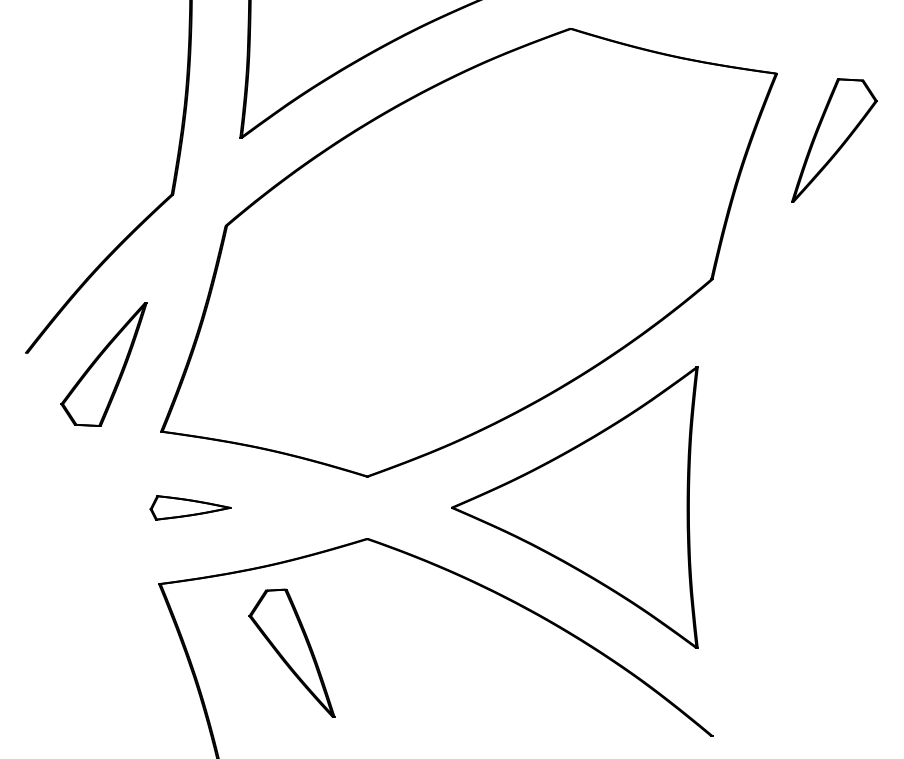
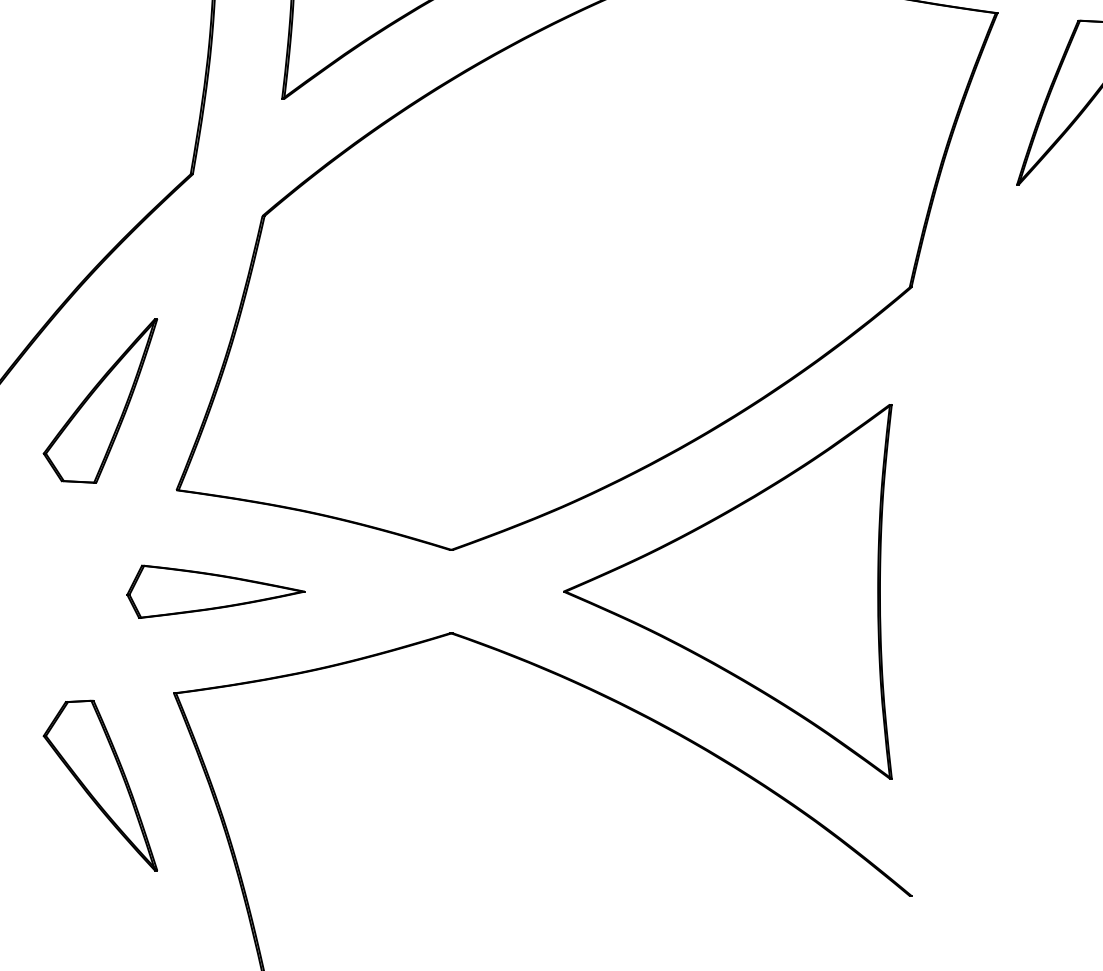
part: (190, 507) -> (215, 591), size x1.67
part: (291, 652) -> (99, 784), moved

